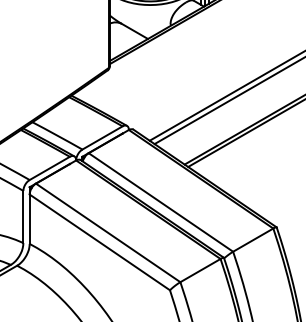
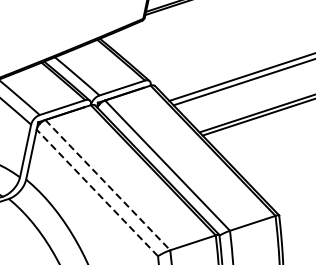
line: (108, 233) -> (108, 185), solid -> dashed
line: (99, 242) -> (97, 193), solid -> dashed

